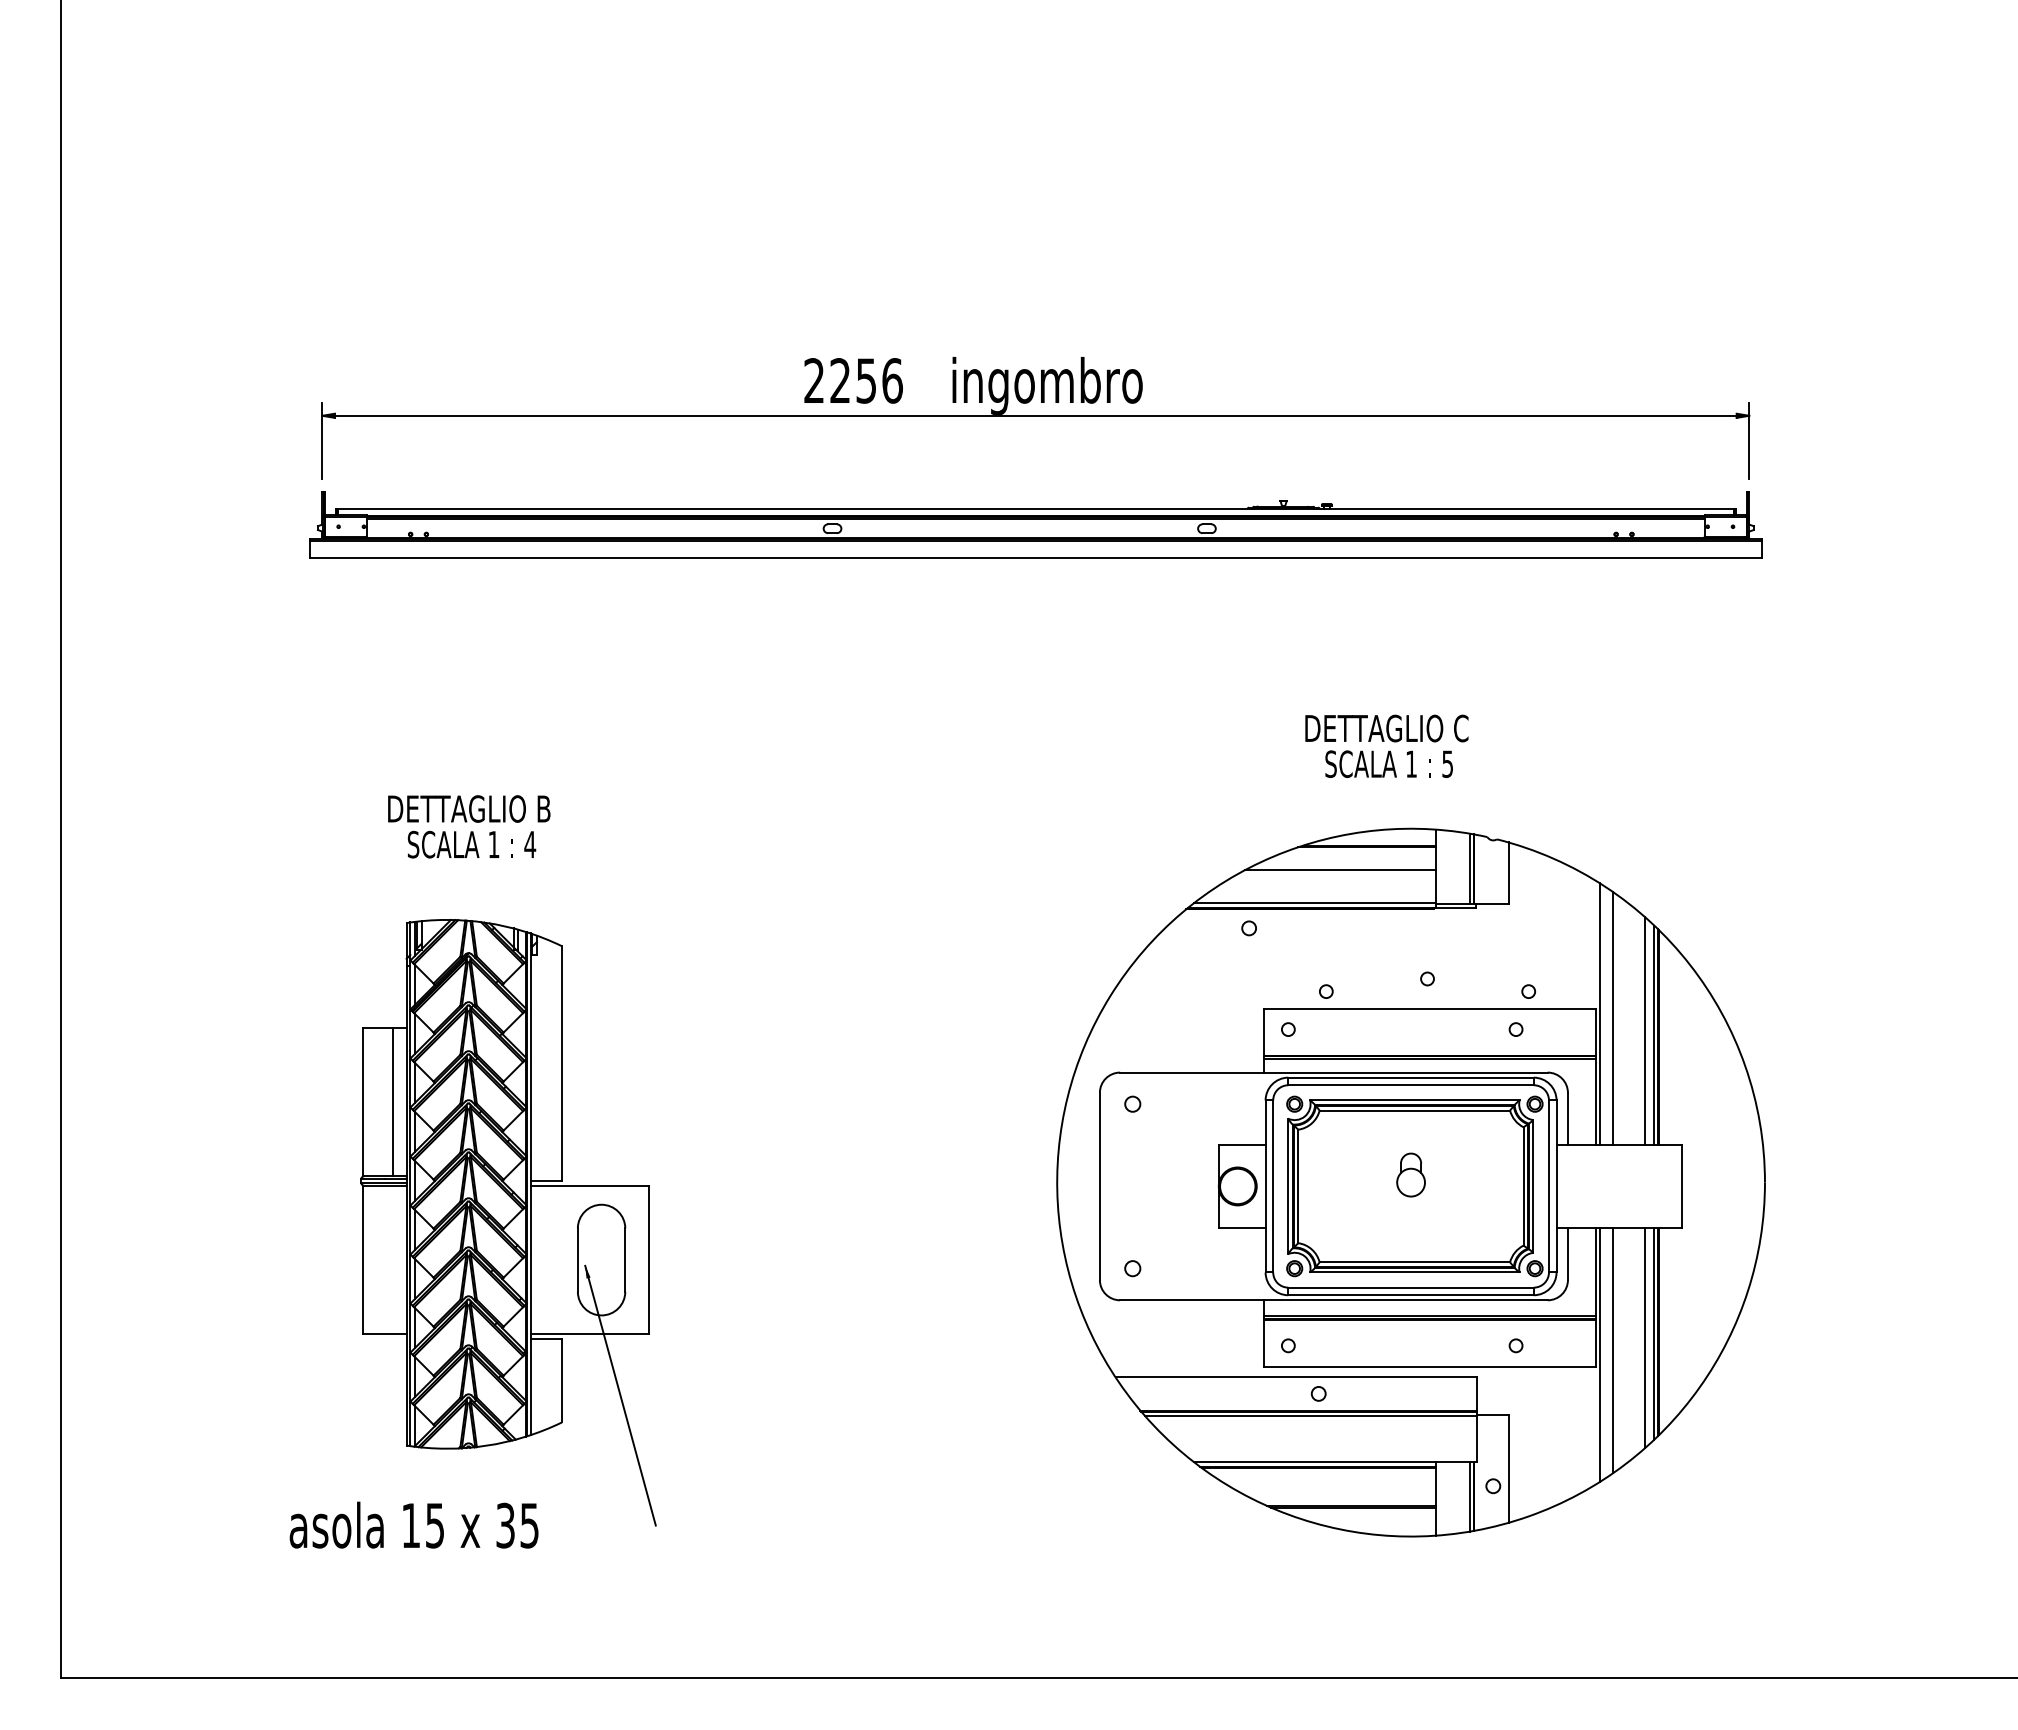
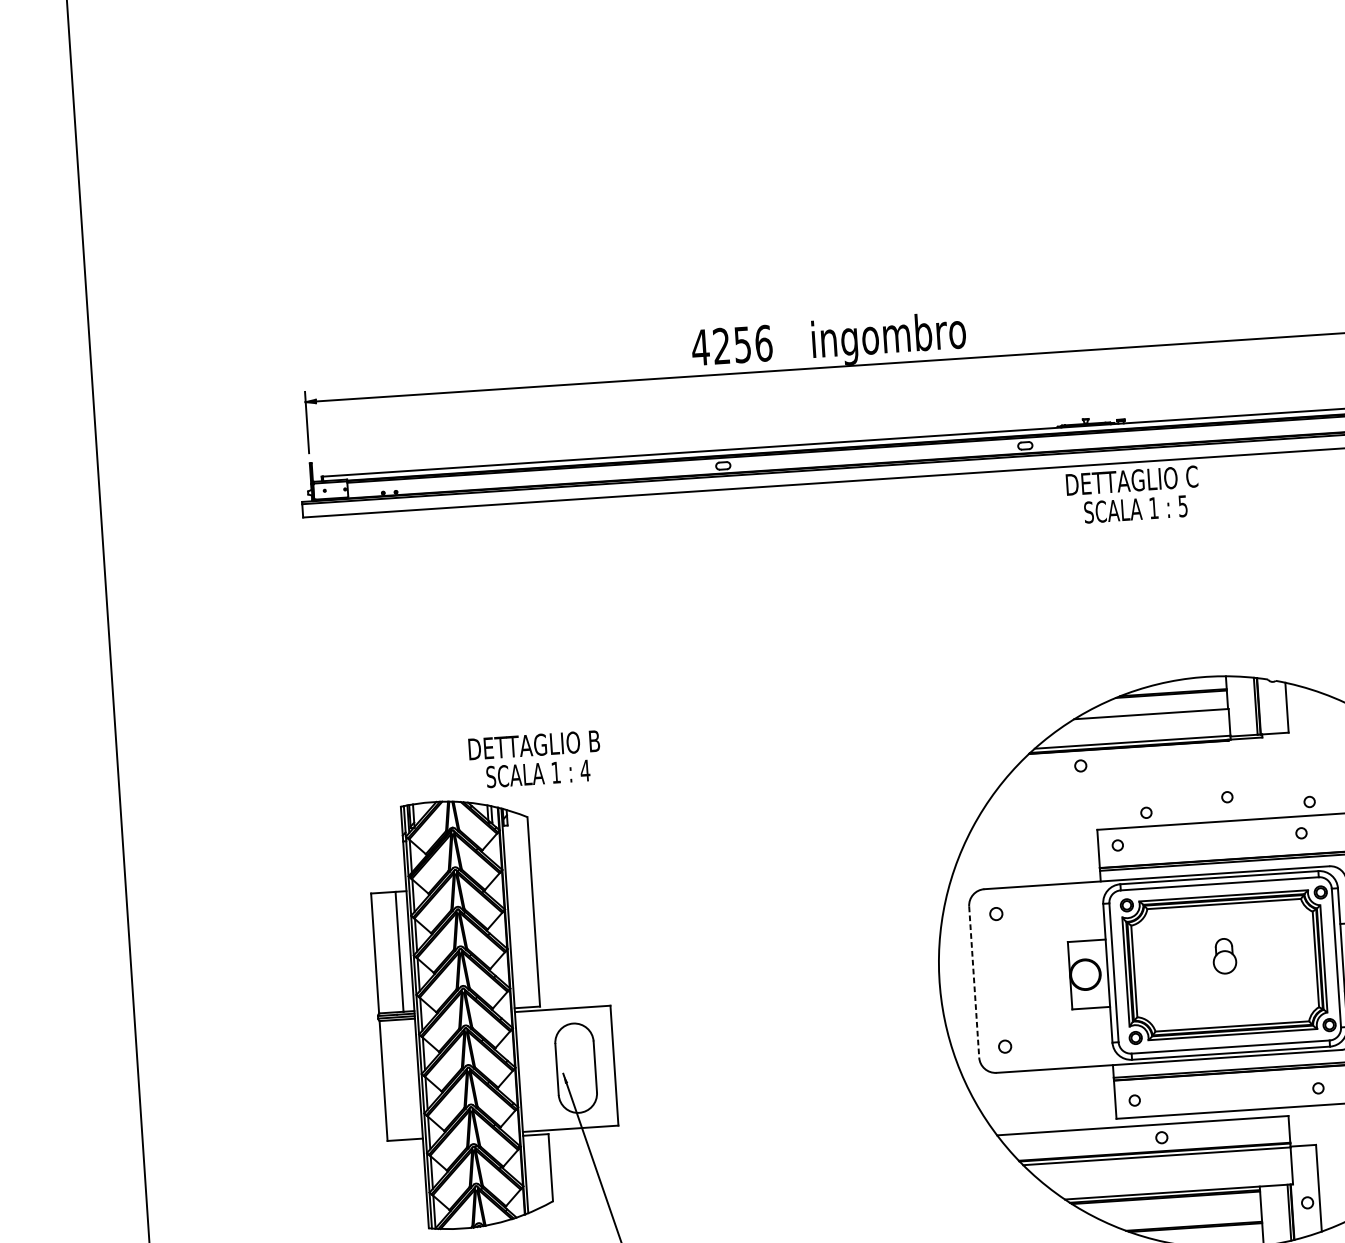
text: (814, 380) -> (700, 347), 2256 -> 4256
text: (1386, 745) -> (1132, 494), moved
text: (469, 826) -> (535, 759), moved
line: (1099, 1186) -> (973, 982), solid -> dashed

